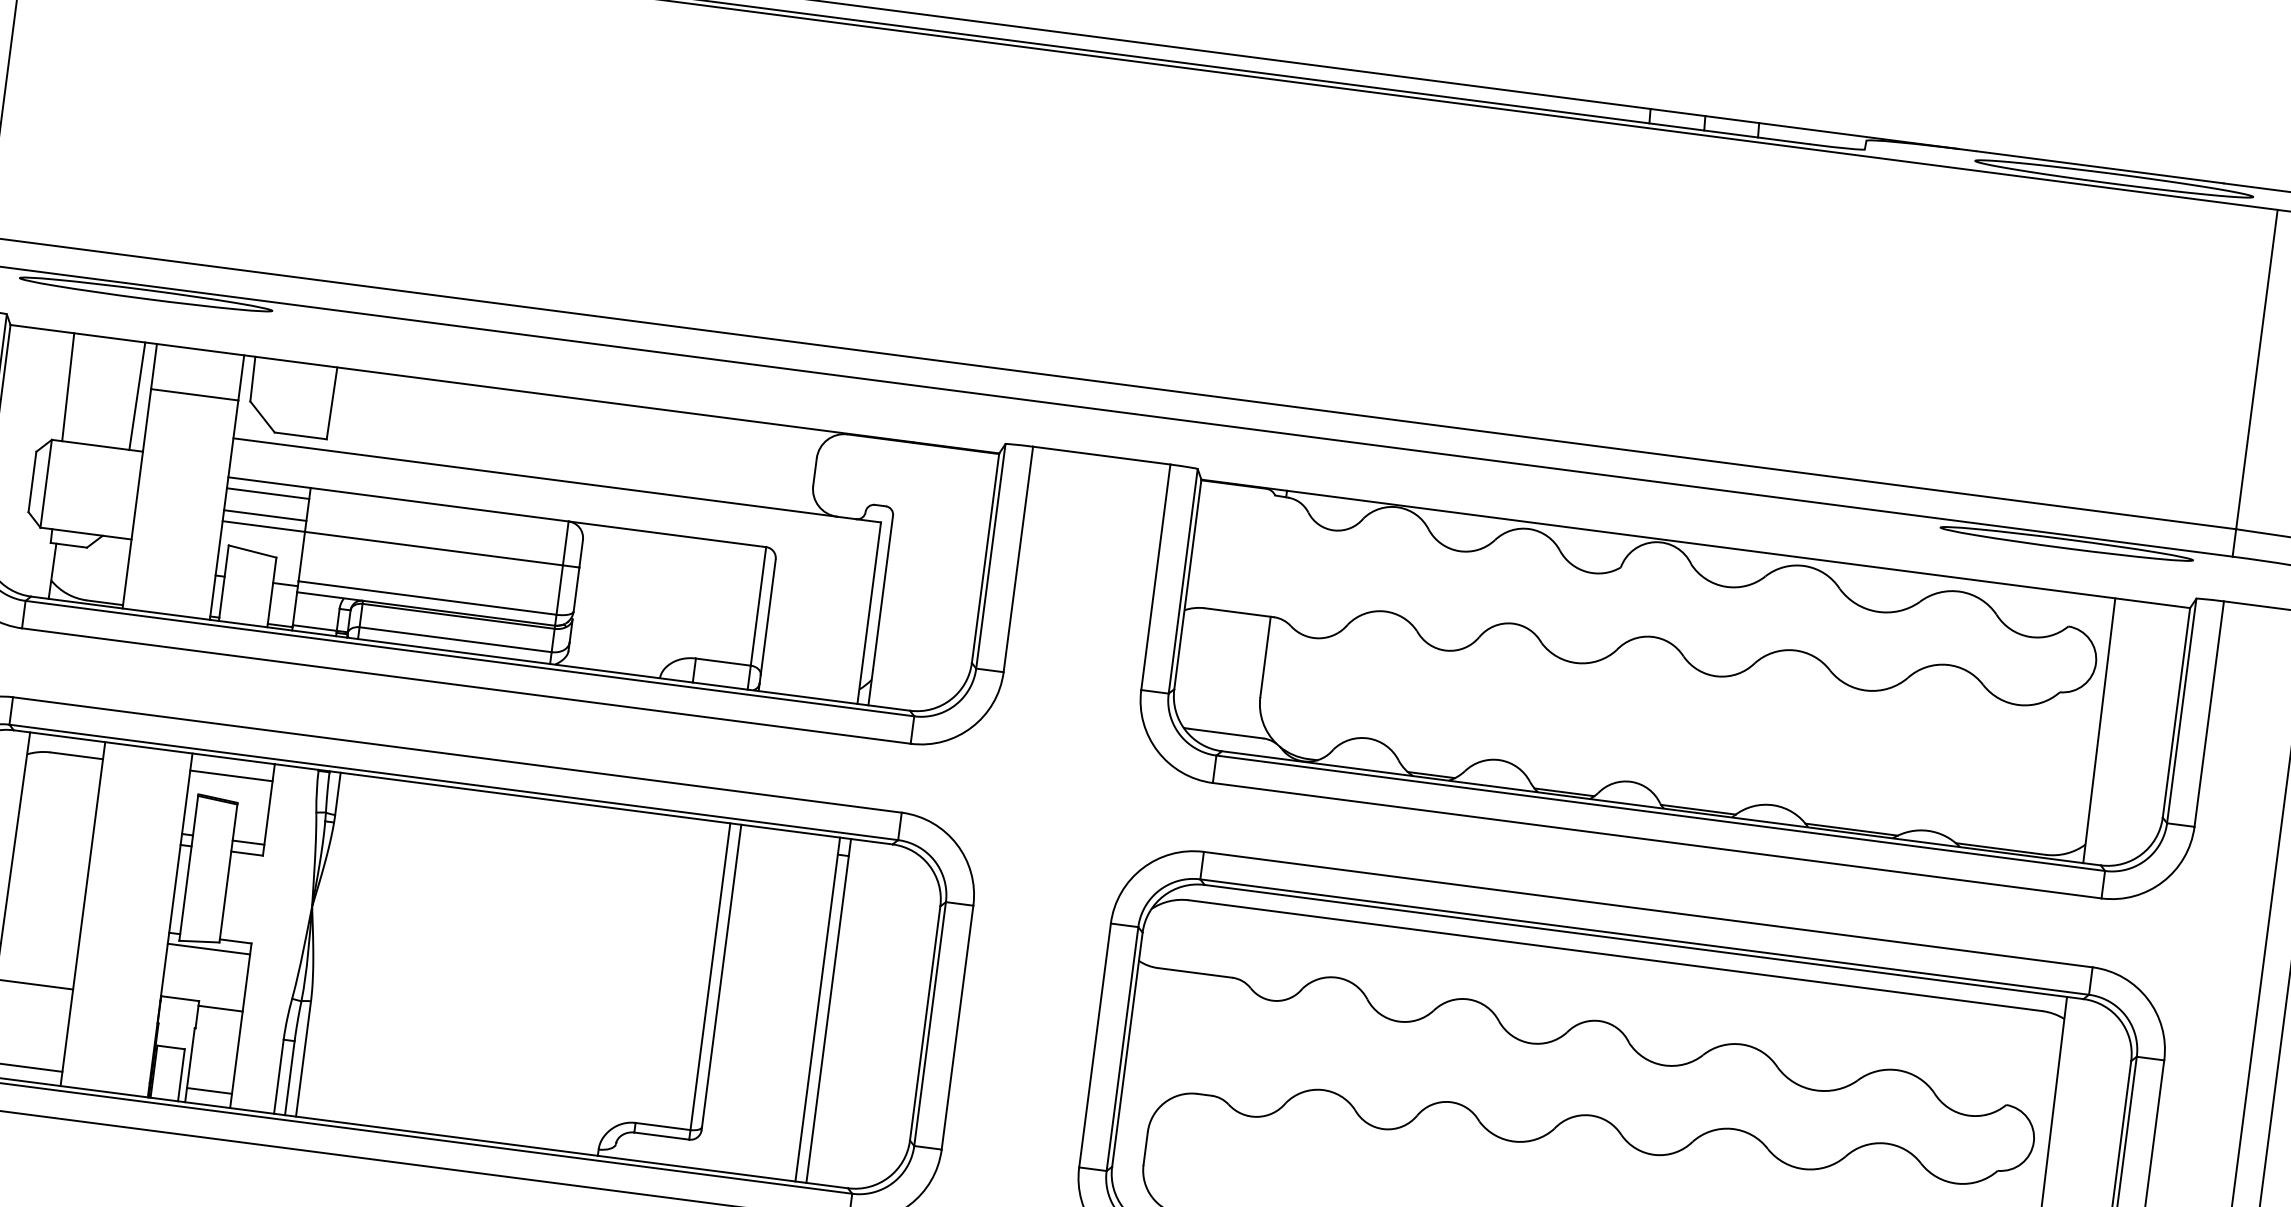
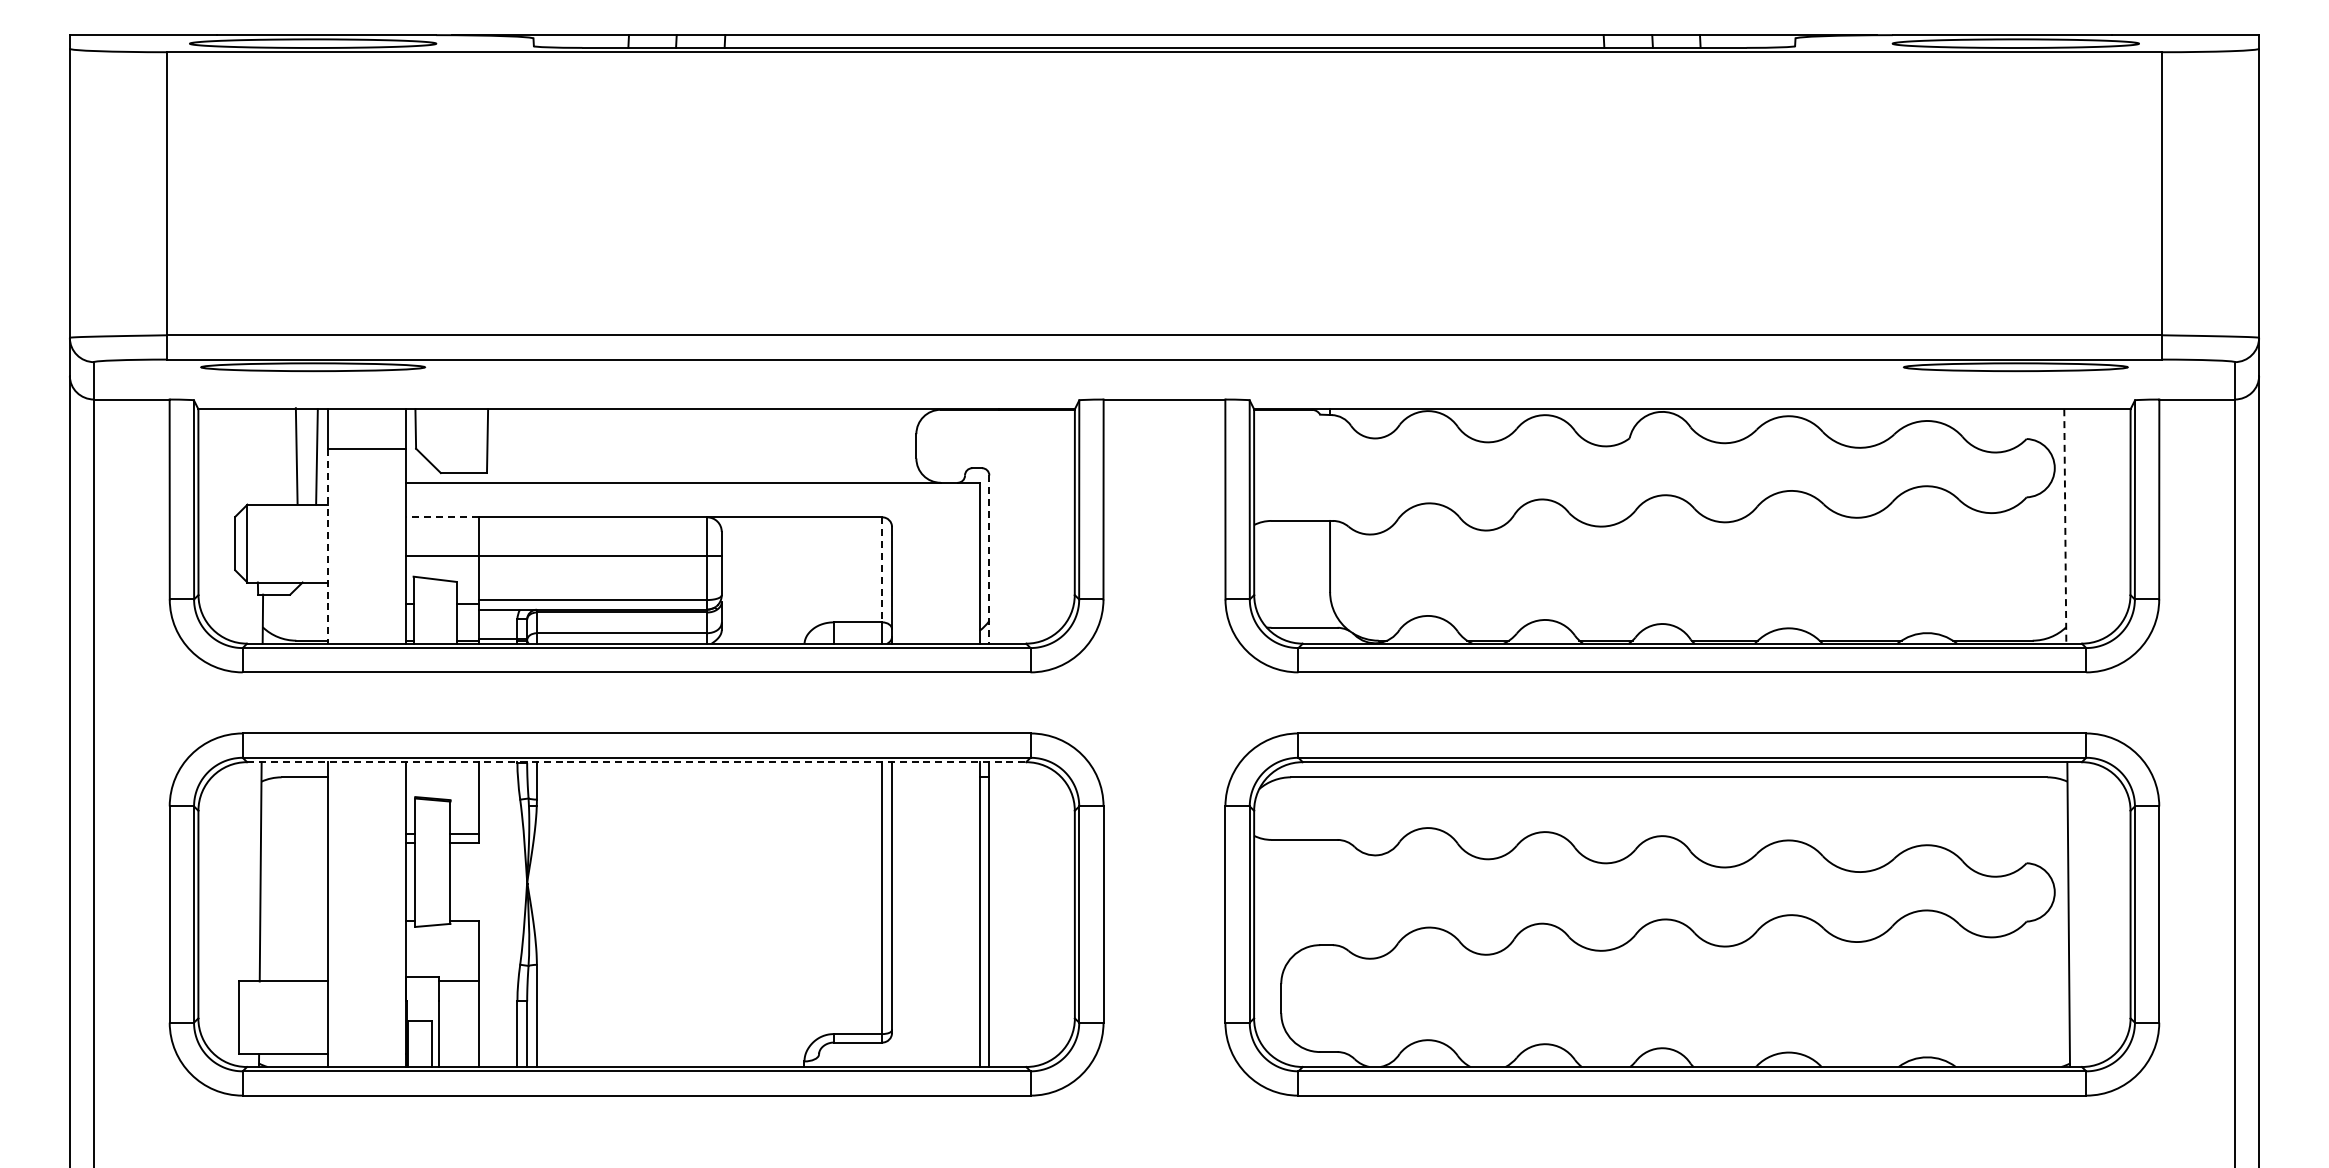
line: (68, 386) -> (296, 455), moved
line: (268, 482) -> (441, 517), solid -> dashed
line: (267, 494) -> (441, 527), removed
line: (137, 498) -> (328, 546), solid -> dashed
line: (264, 515) -> (441, 546), removed
line: (758, 606) -> (882, 569), solid -> dashed
line: (880, 611) -> (989, 560), solid -> dashed
line: (2099, 731) -> (2065, 527), solid -> dashed
line: (230, 776) -> (441, 777), removed
line: (452, 787) -> (636, 762), solid -> dashed
line: (208, 948) -> (441, 930), removed
line: (209, 1090) -> (458, 1054), removed

